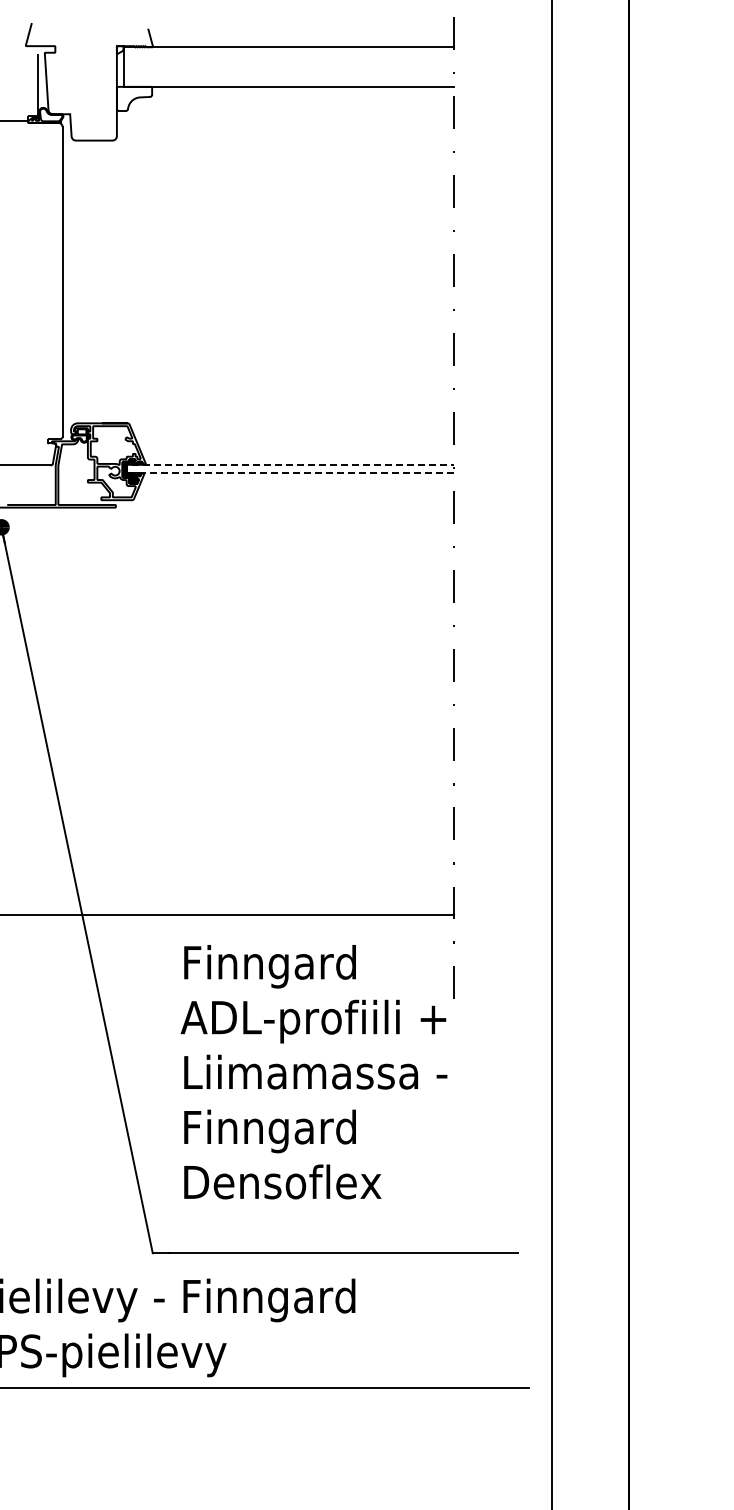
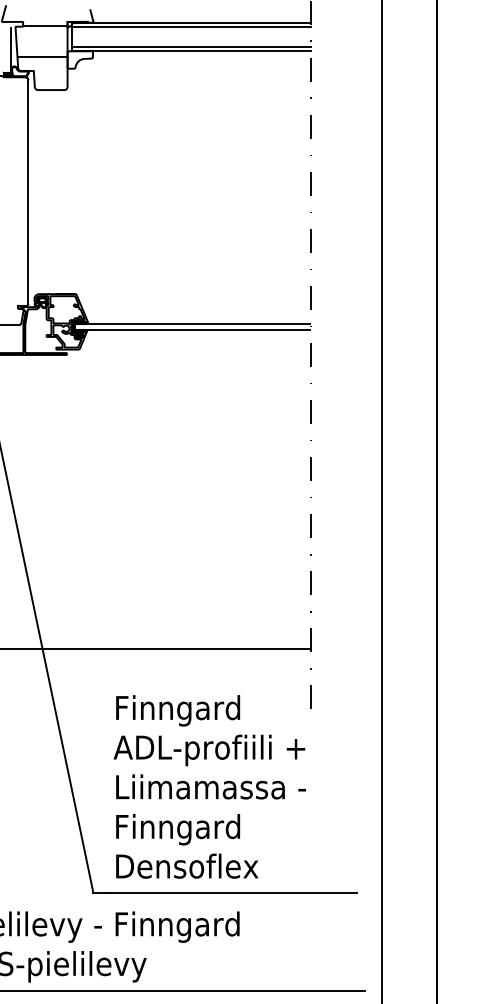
line: (85, 52) -> (44, 26), added
line: (288, 53) -> (191, 27), added
line: (288, 80) -> (191, 46), added
line: (81, 94) -> (42, 56), added
line: (126, 468) -> (74, 326), dashed -> solid
text: (313, 1072) -> (209, 787), moved

